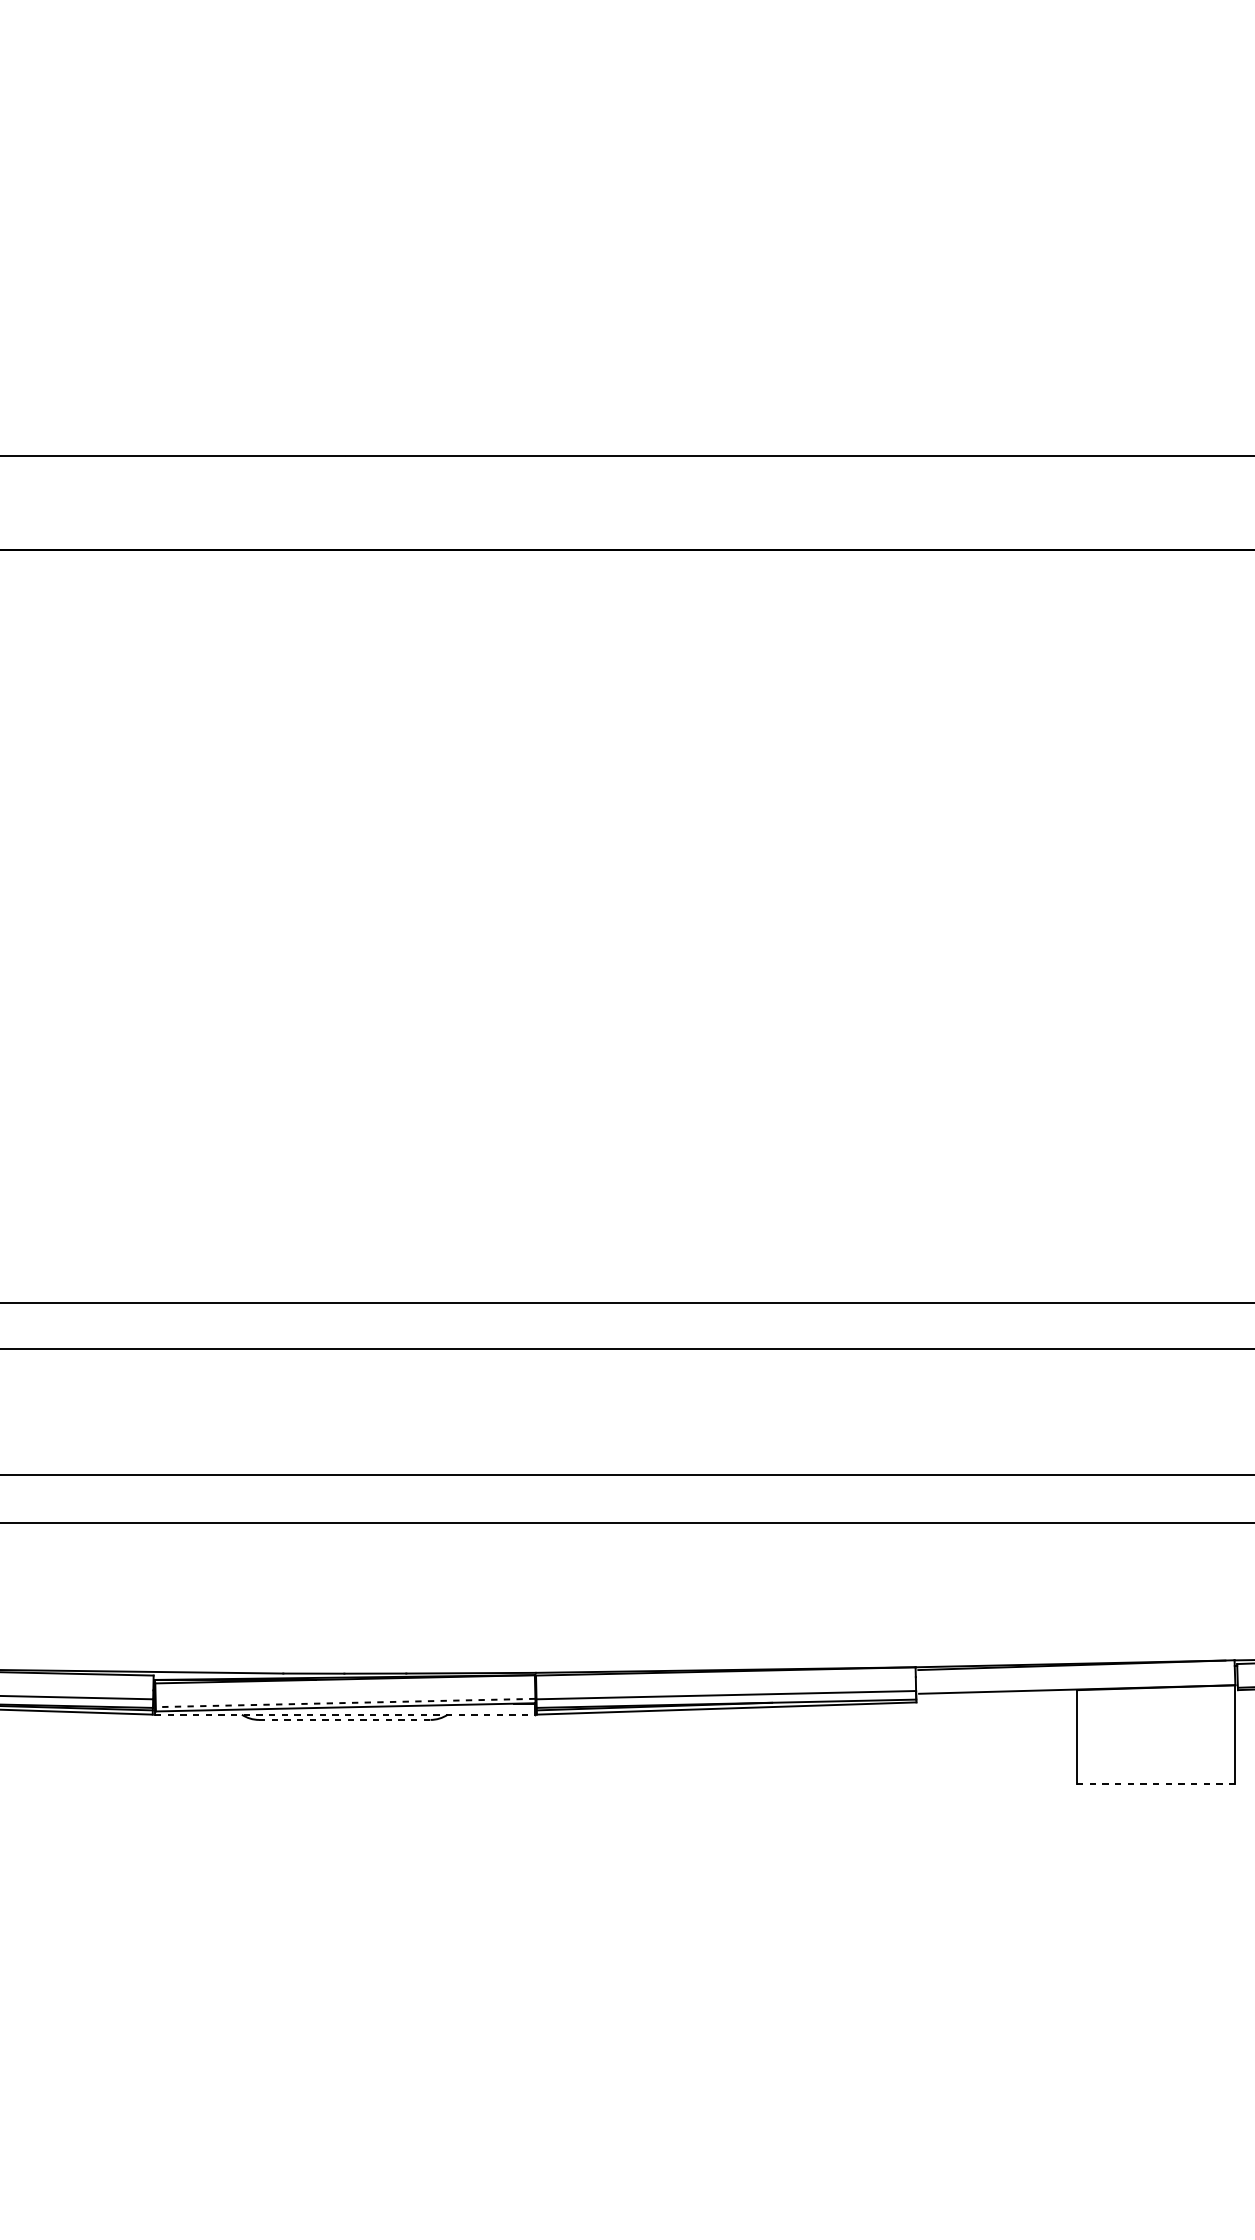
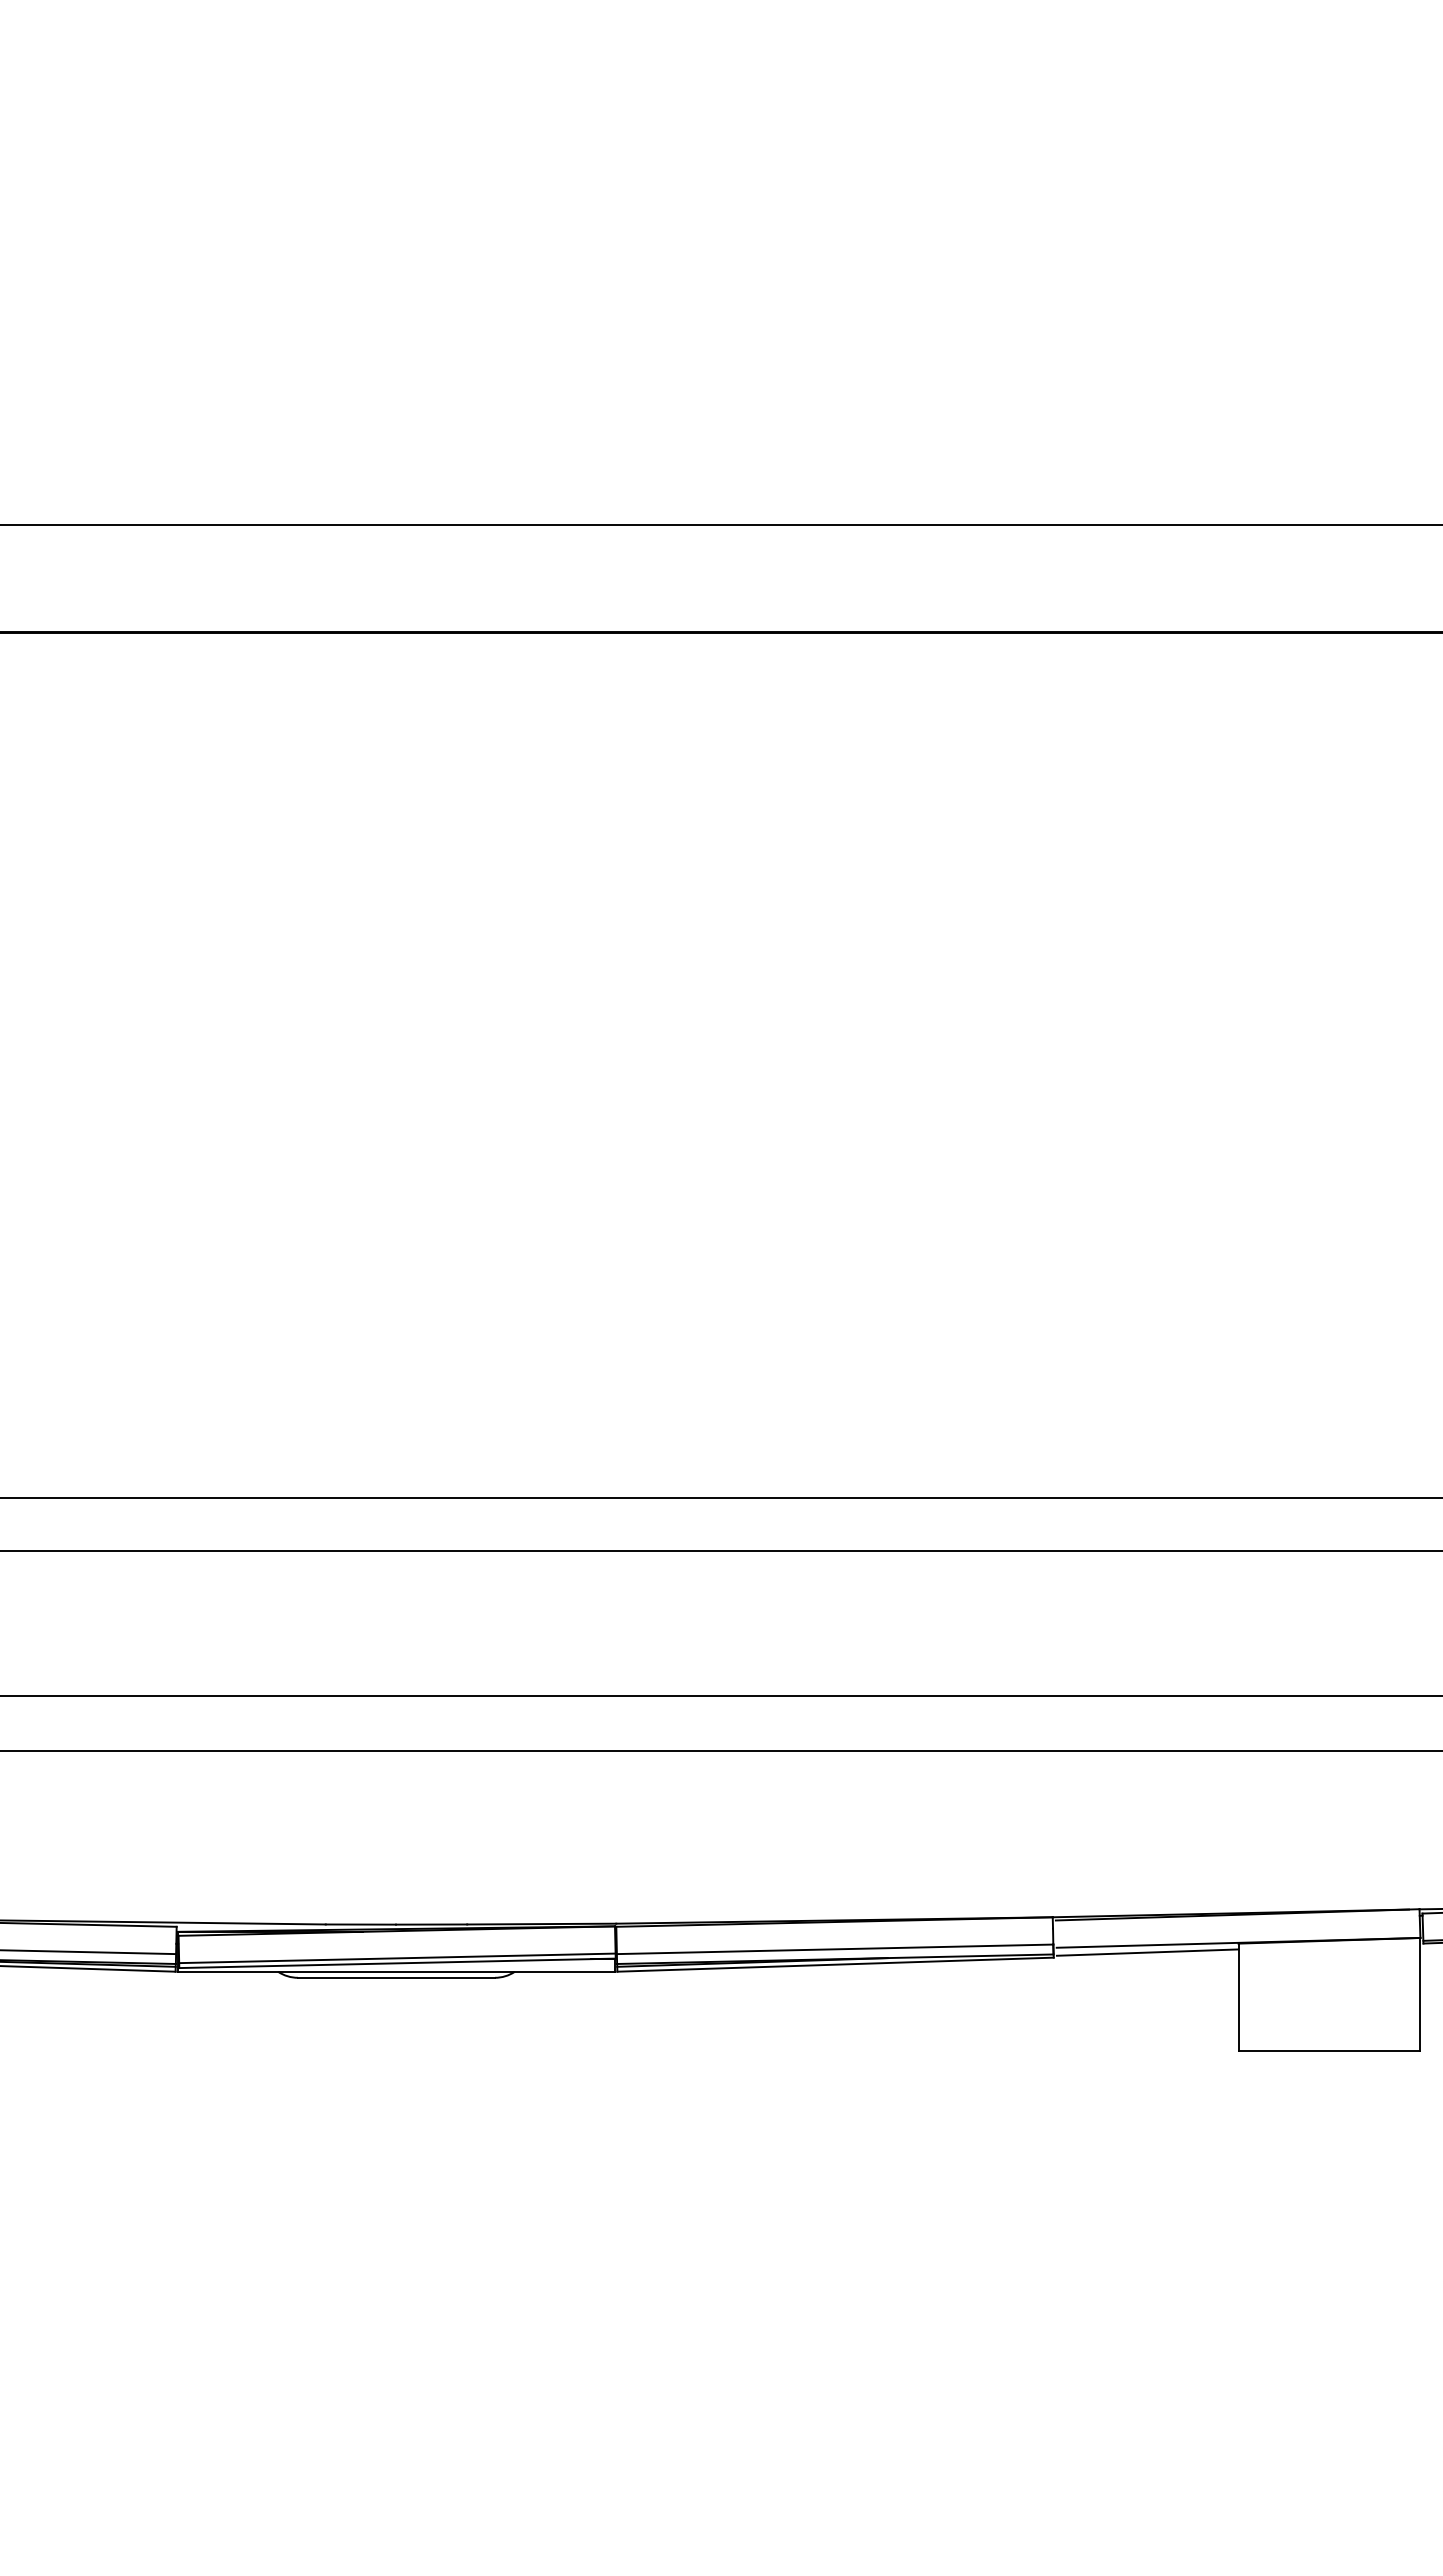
line: (997, 1697) -> (1147, 1952), added
line: (344, 1703) -> (396, 1958), dashed -> solid
line: (344, 1714) -> (396, 1971), dashed -> solid
line: (344, 1719) -> (396, 1977), dashed -> solid
line: (1156, 1784) -> (1329, 2051), dashed -> solid

